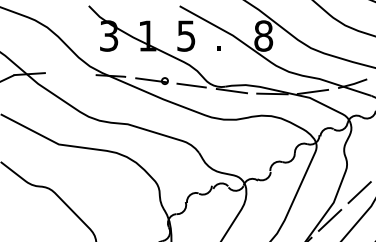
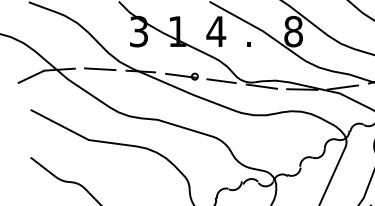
text: (186, 35) -> (216, 31), 5 -> 4
line: (70, 73) -> (100, 69), added

